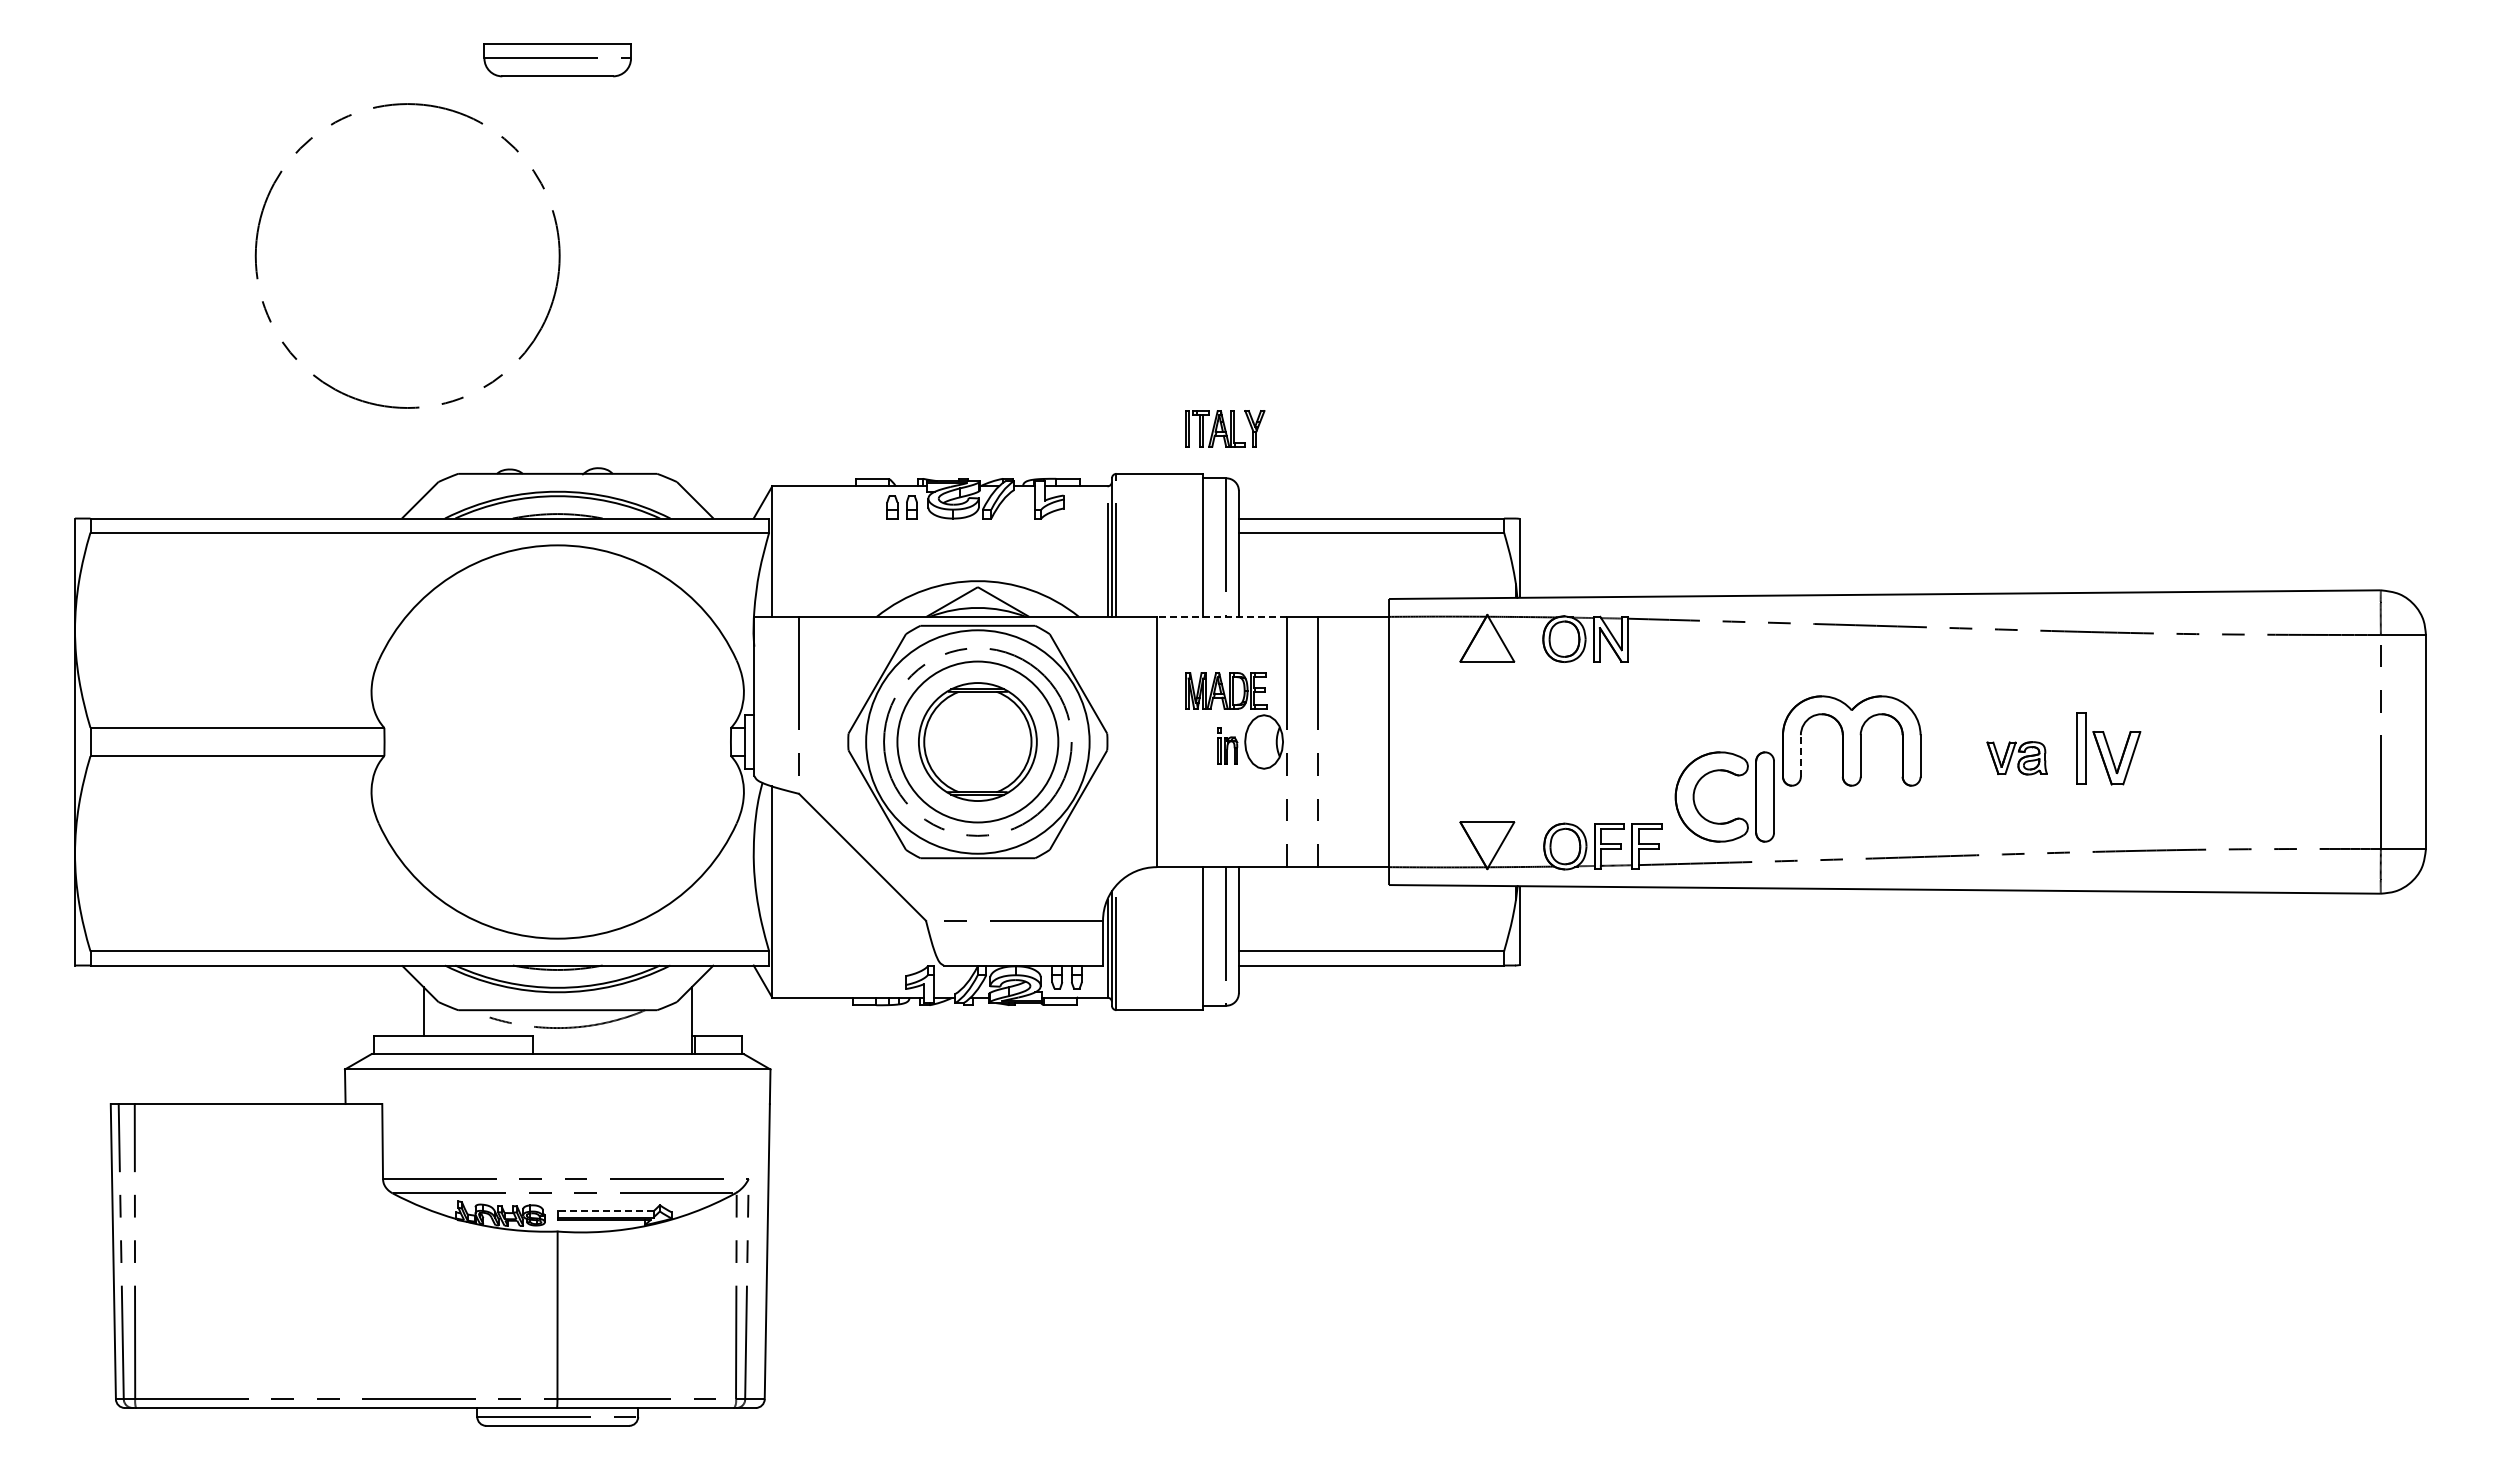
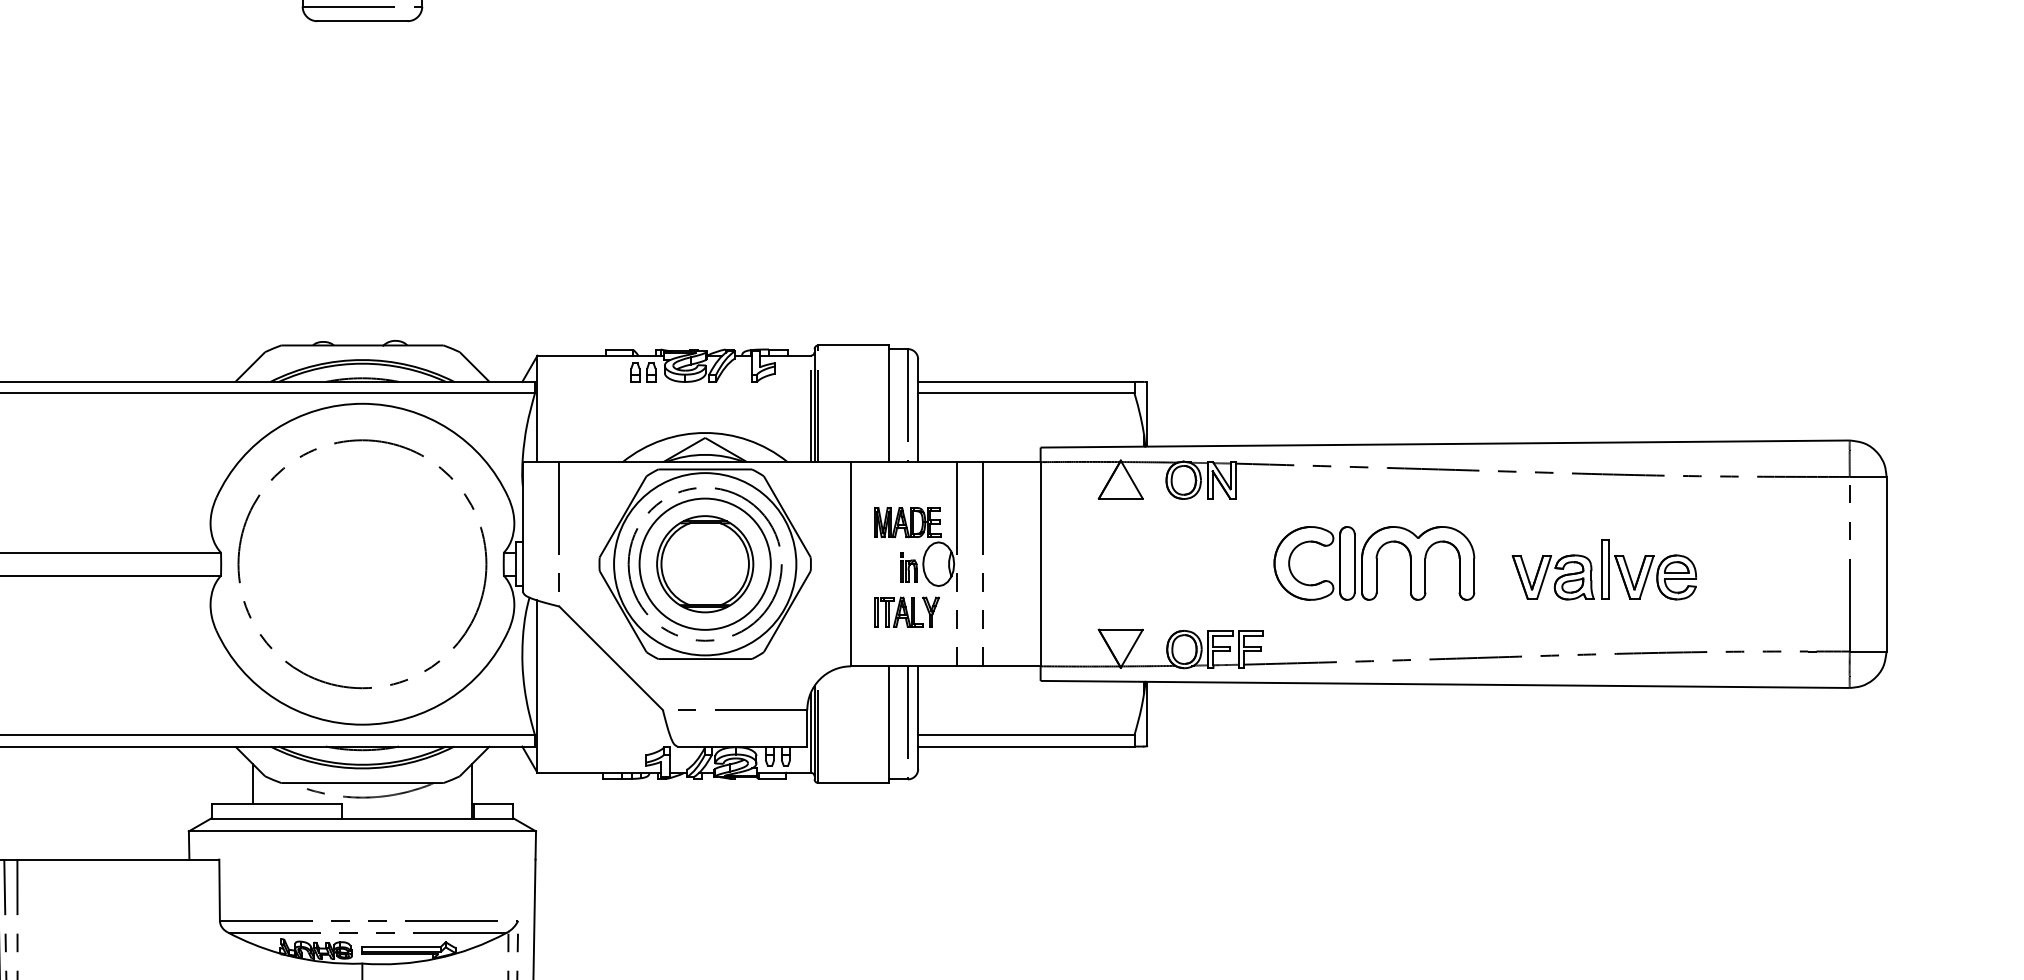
circle: (407, 255) -> (362, 563), moved
part: (1225, 428) -> (907, 611), moved
line: (1221, 616) -> (903, 461), dashed -> solid
line: (1800, 756) -> (1376, 576), dashed -> solid
part: (2016, 758) -> (1552, 577), size x1.67
part: (2168, 758) -> (1676, 577), added
part: (1734, 775) -> (1322, 545), moved
line: (605, 1211) -> (401, 947), dashed -> solid

